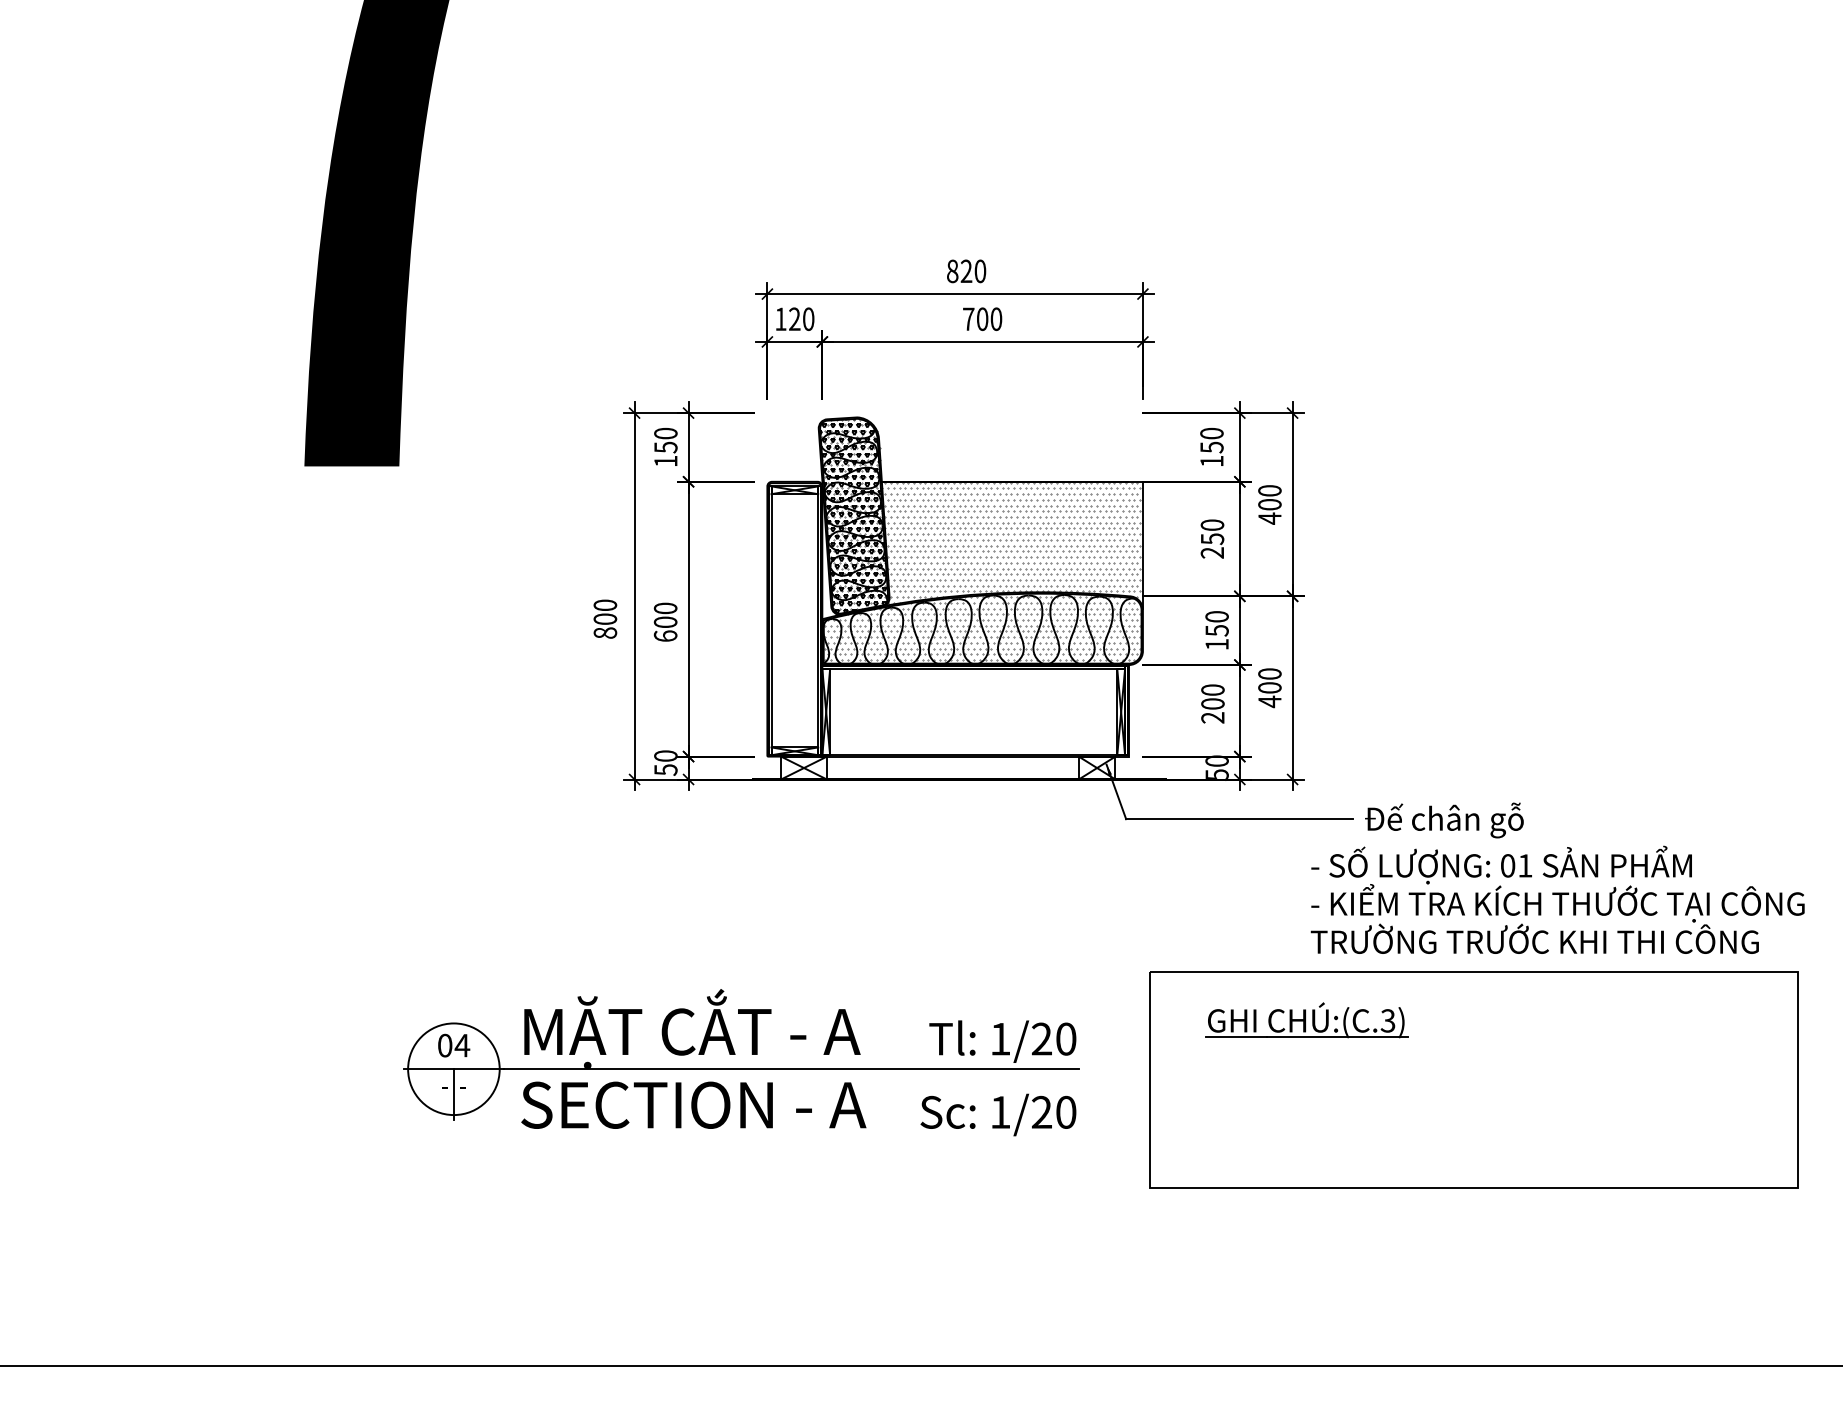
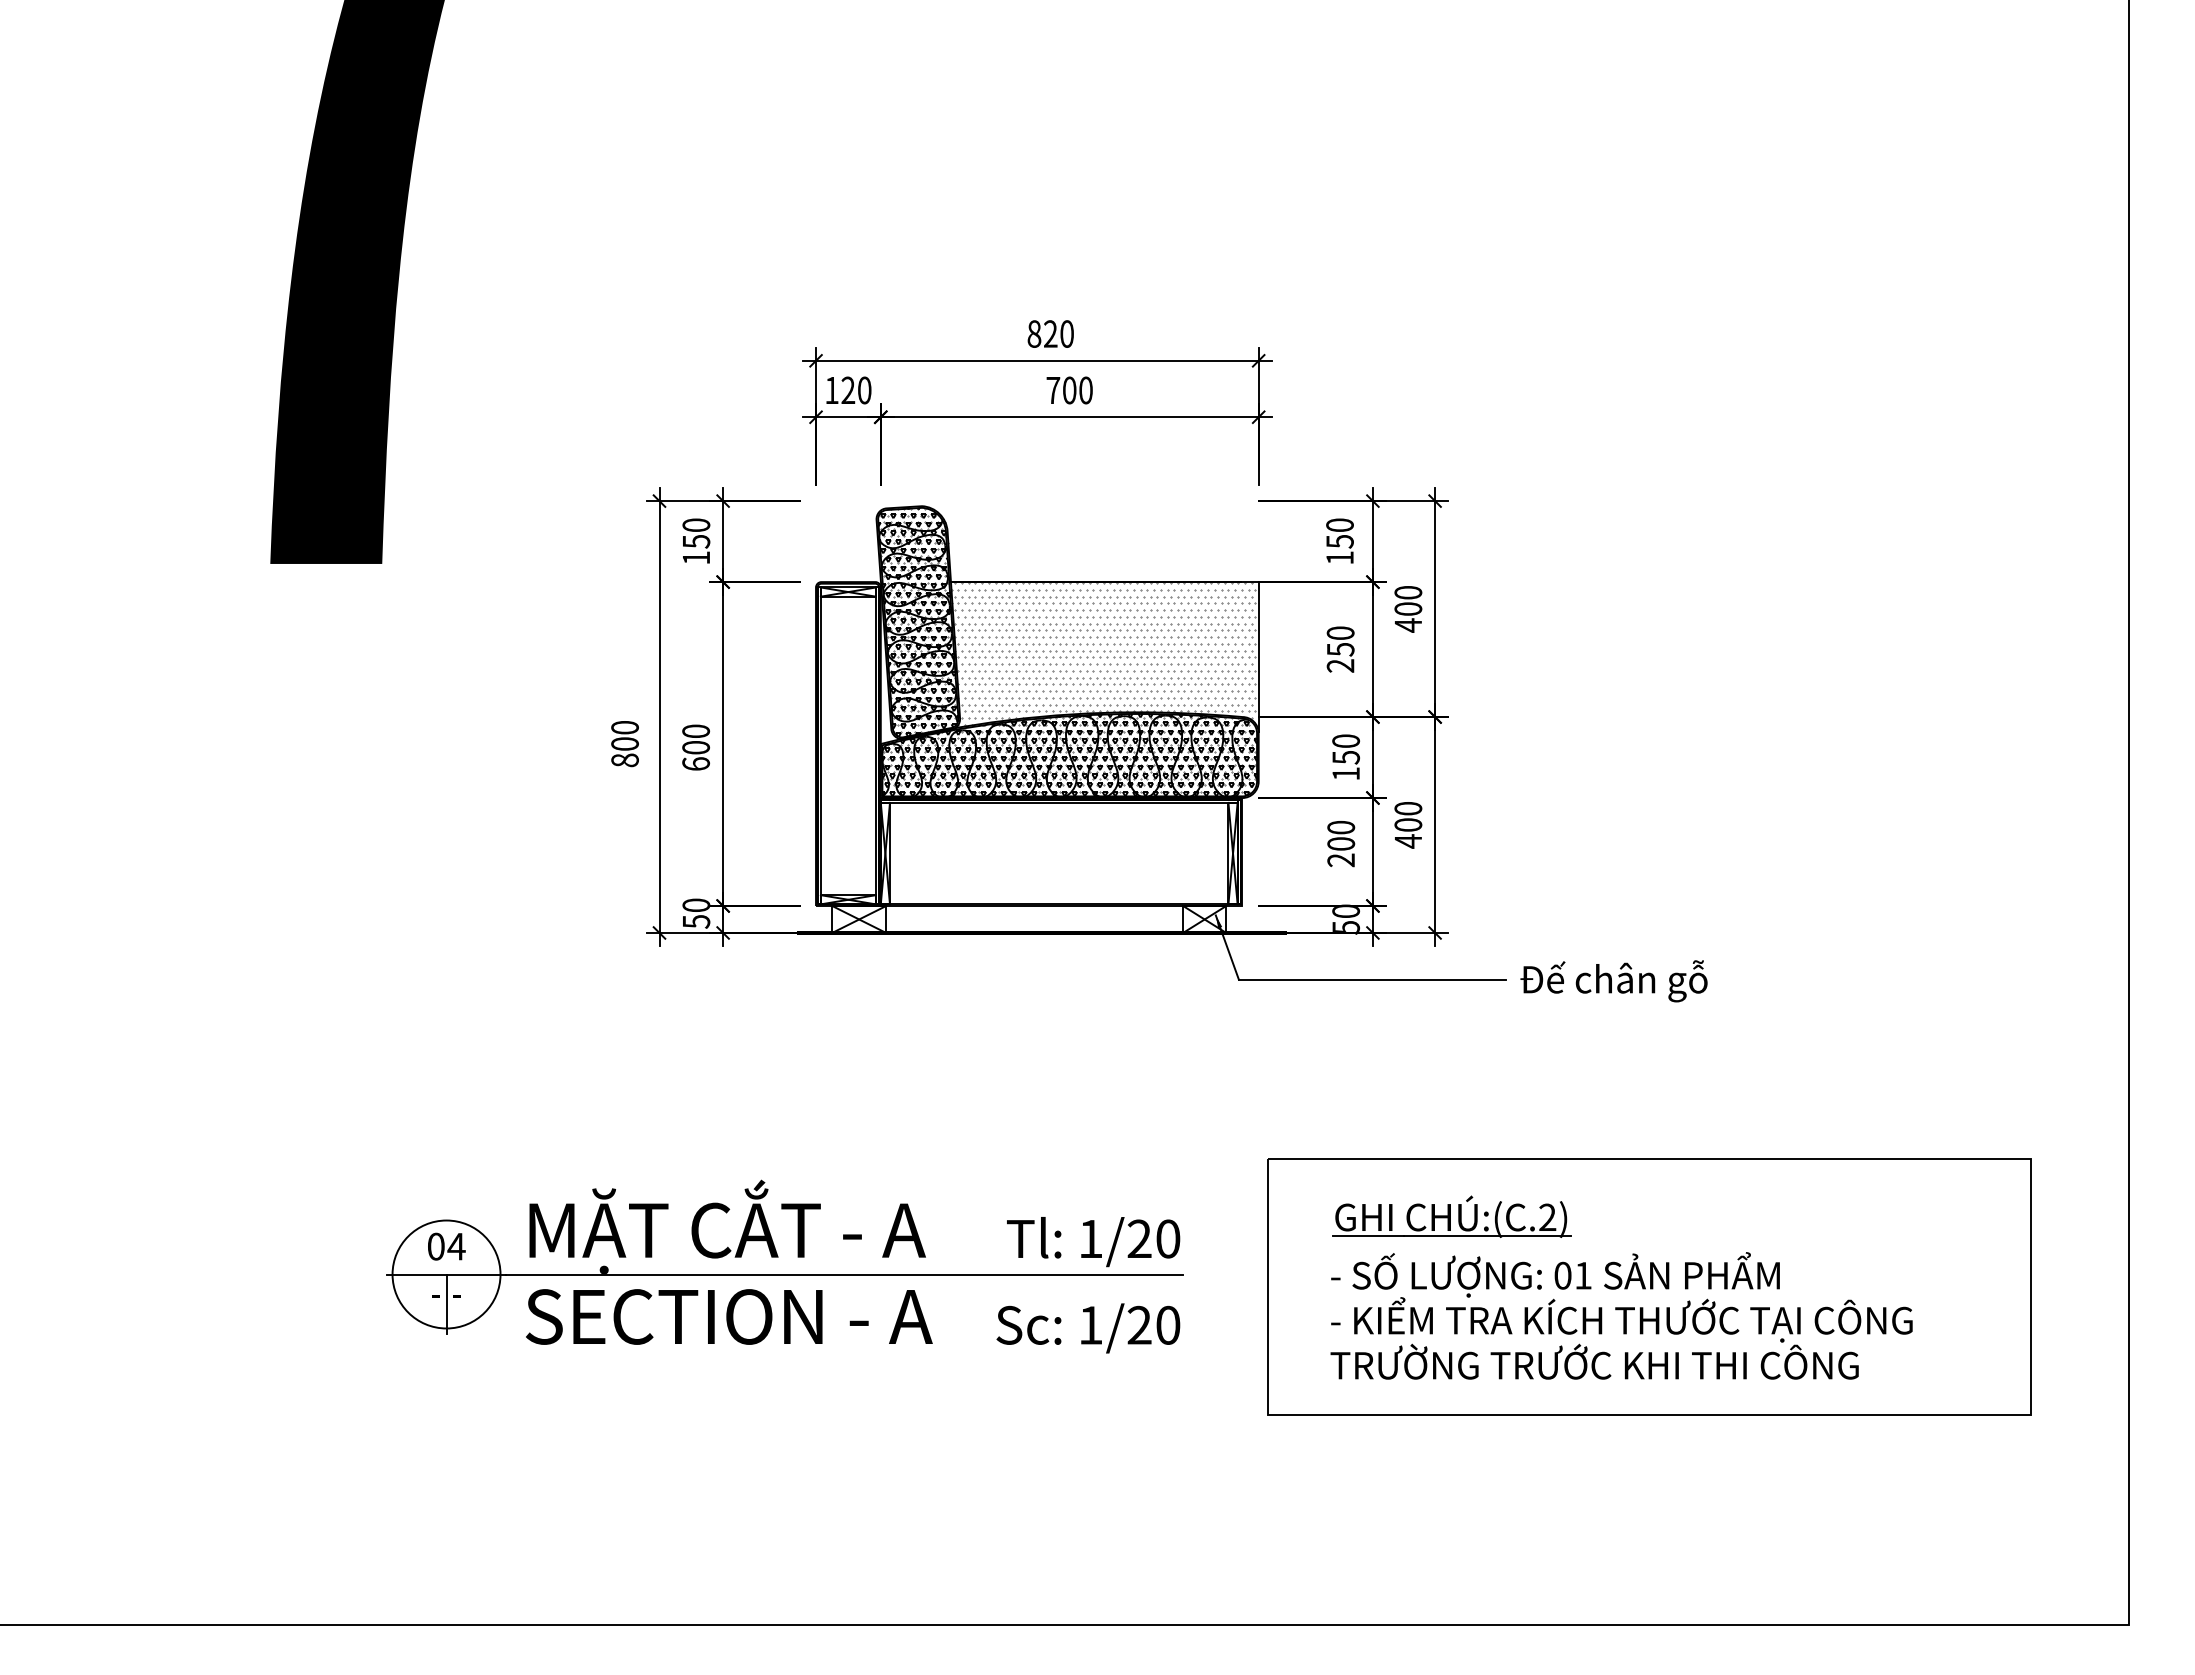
hatch: (982, 628) -> (1069, 754), added
text: (1557, 899) -> (1621, 1315), moved
text: (1387, 1020) -> (1547, 1217), CHÚ:(C.3) -> CHÚ:(C.2)

